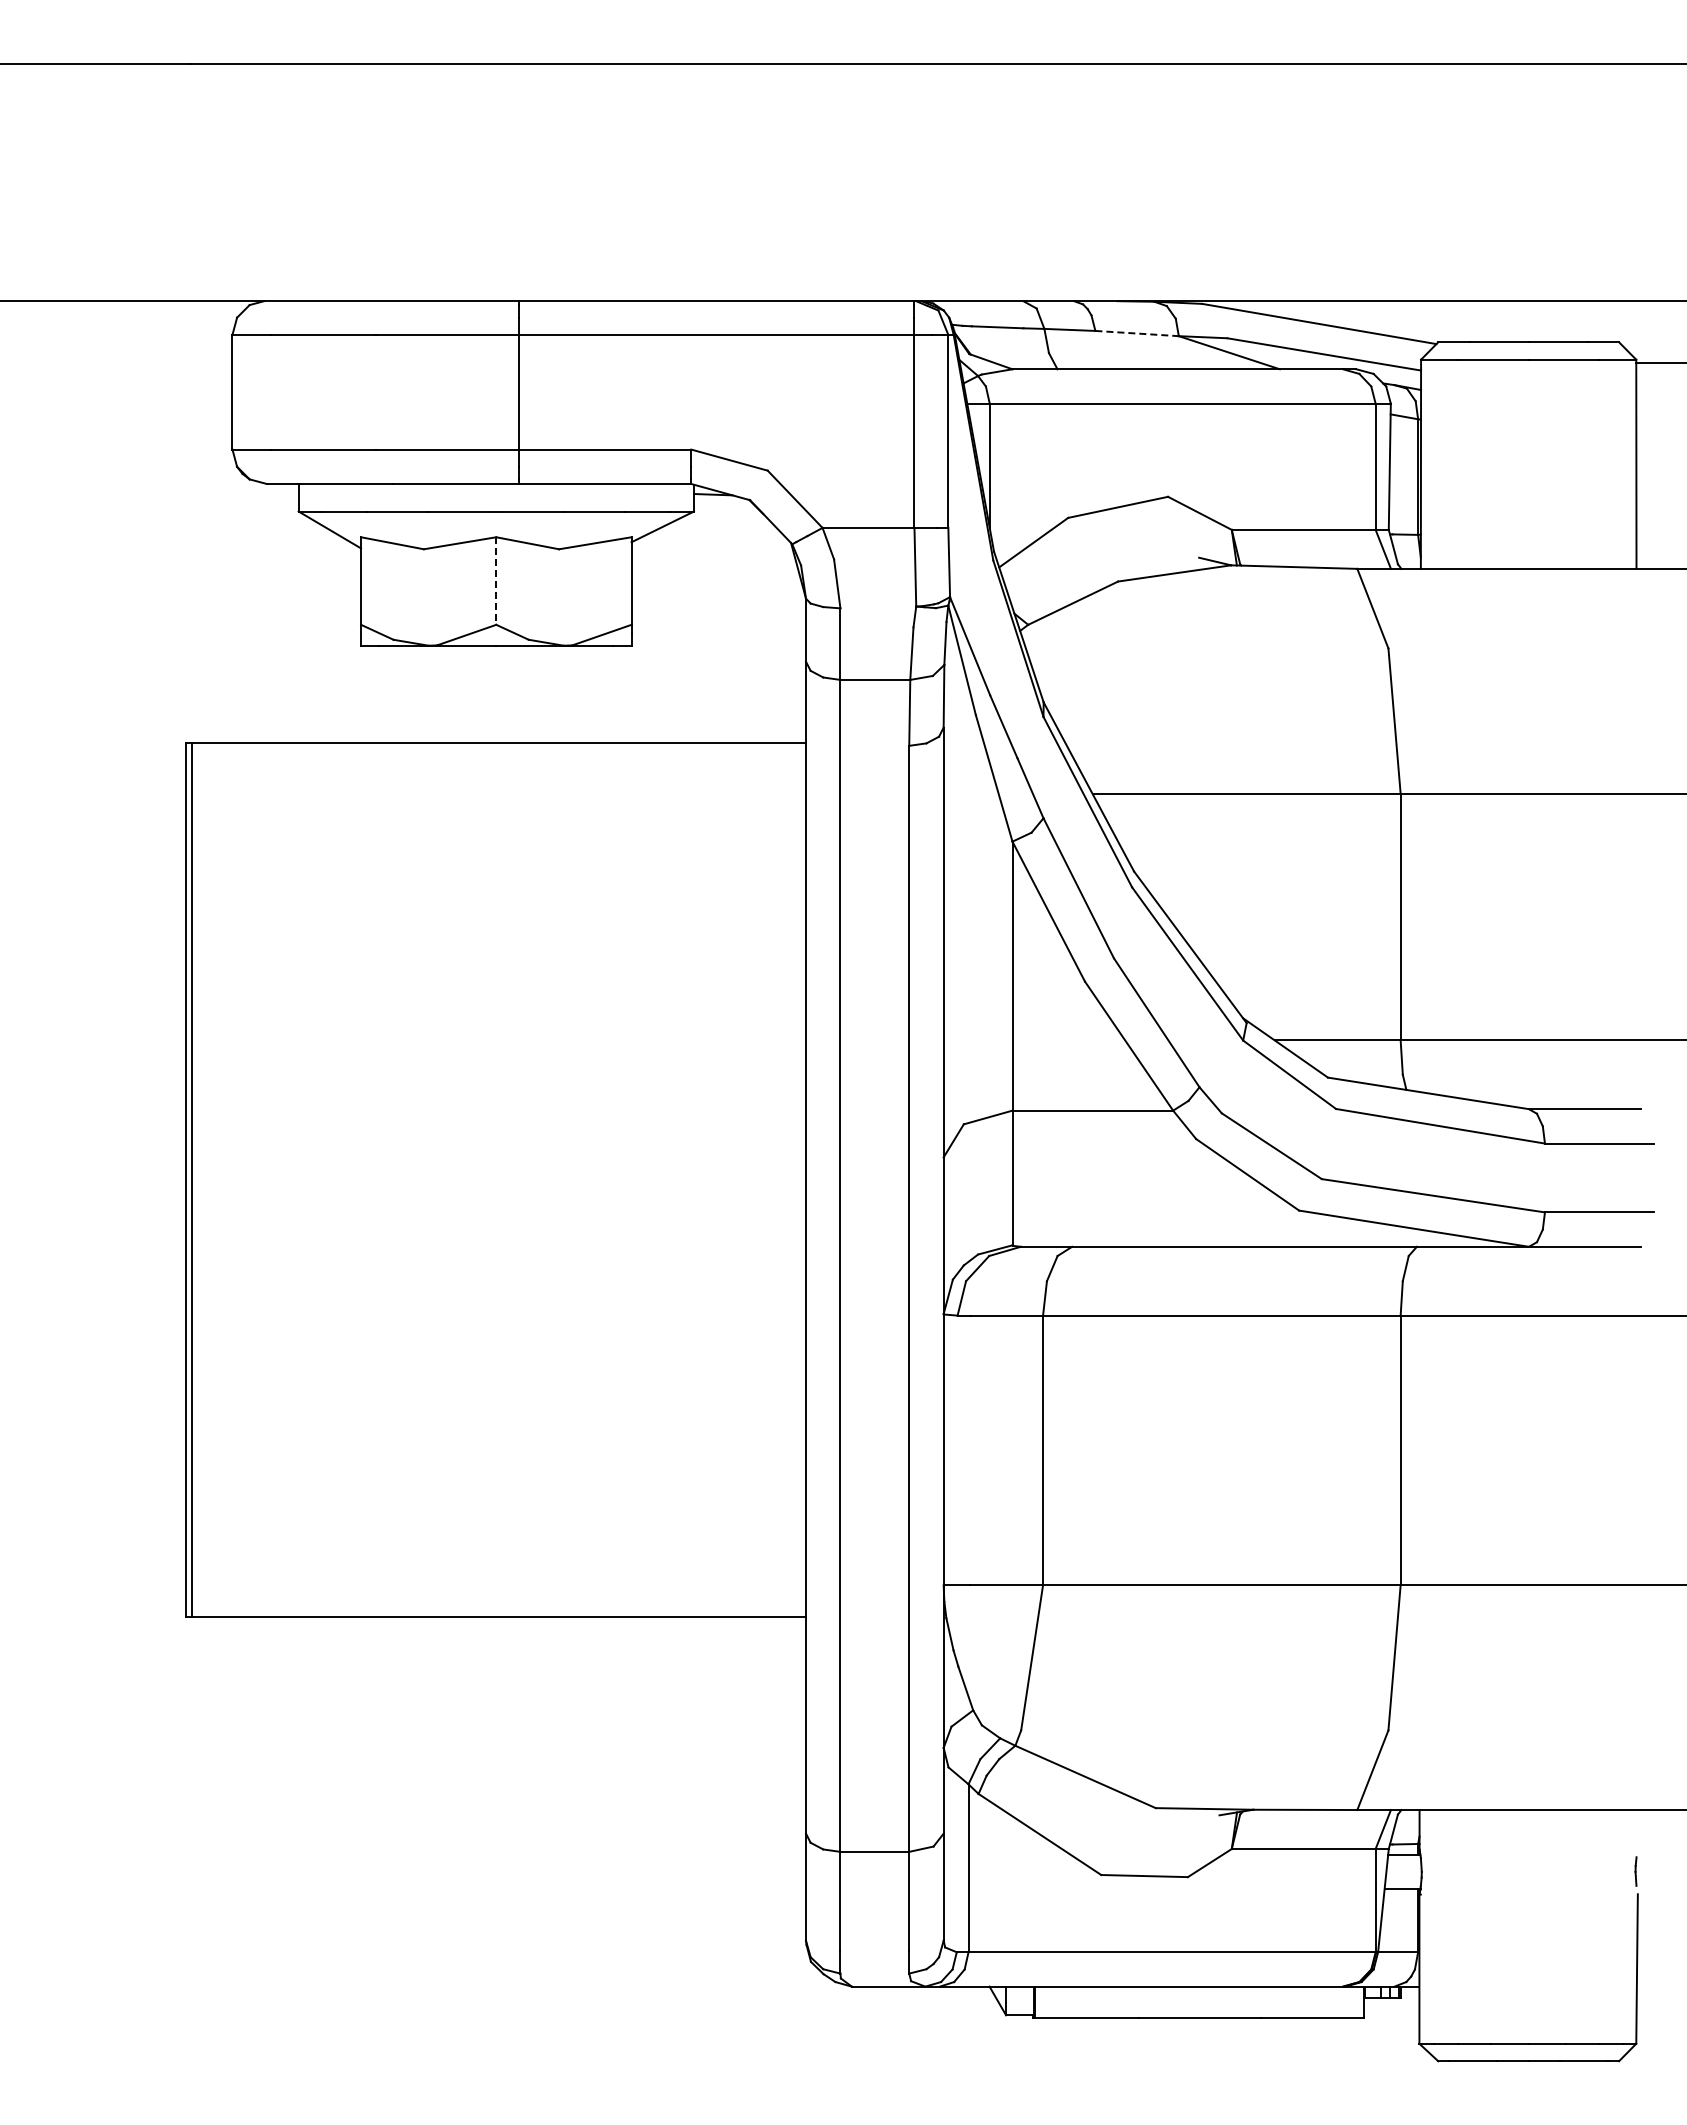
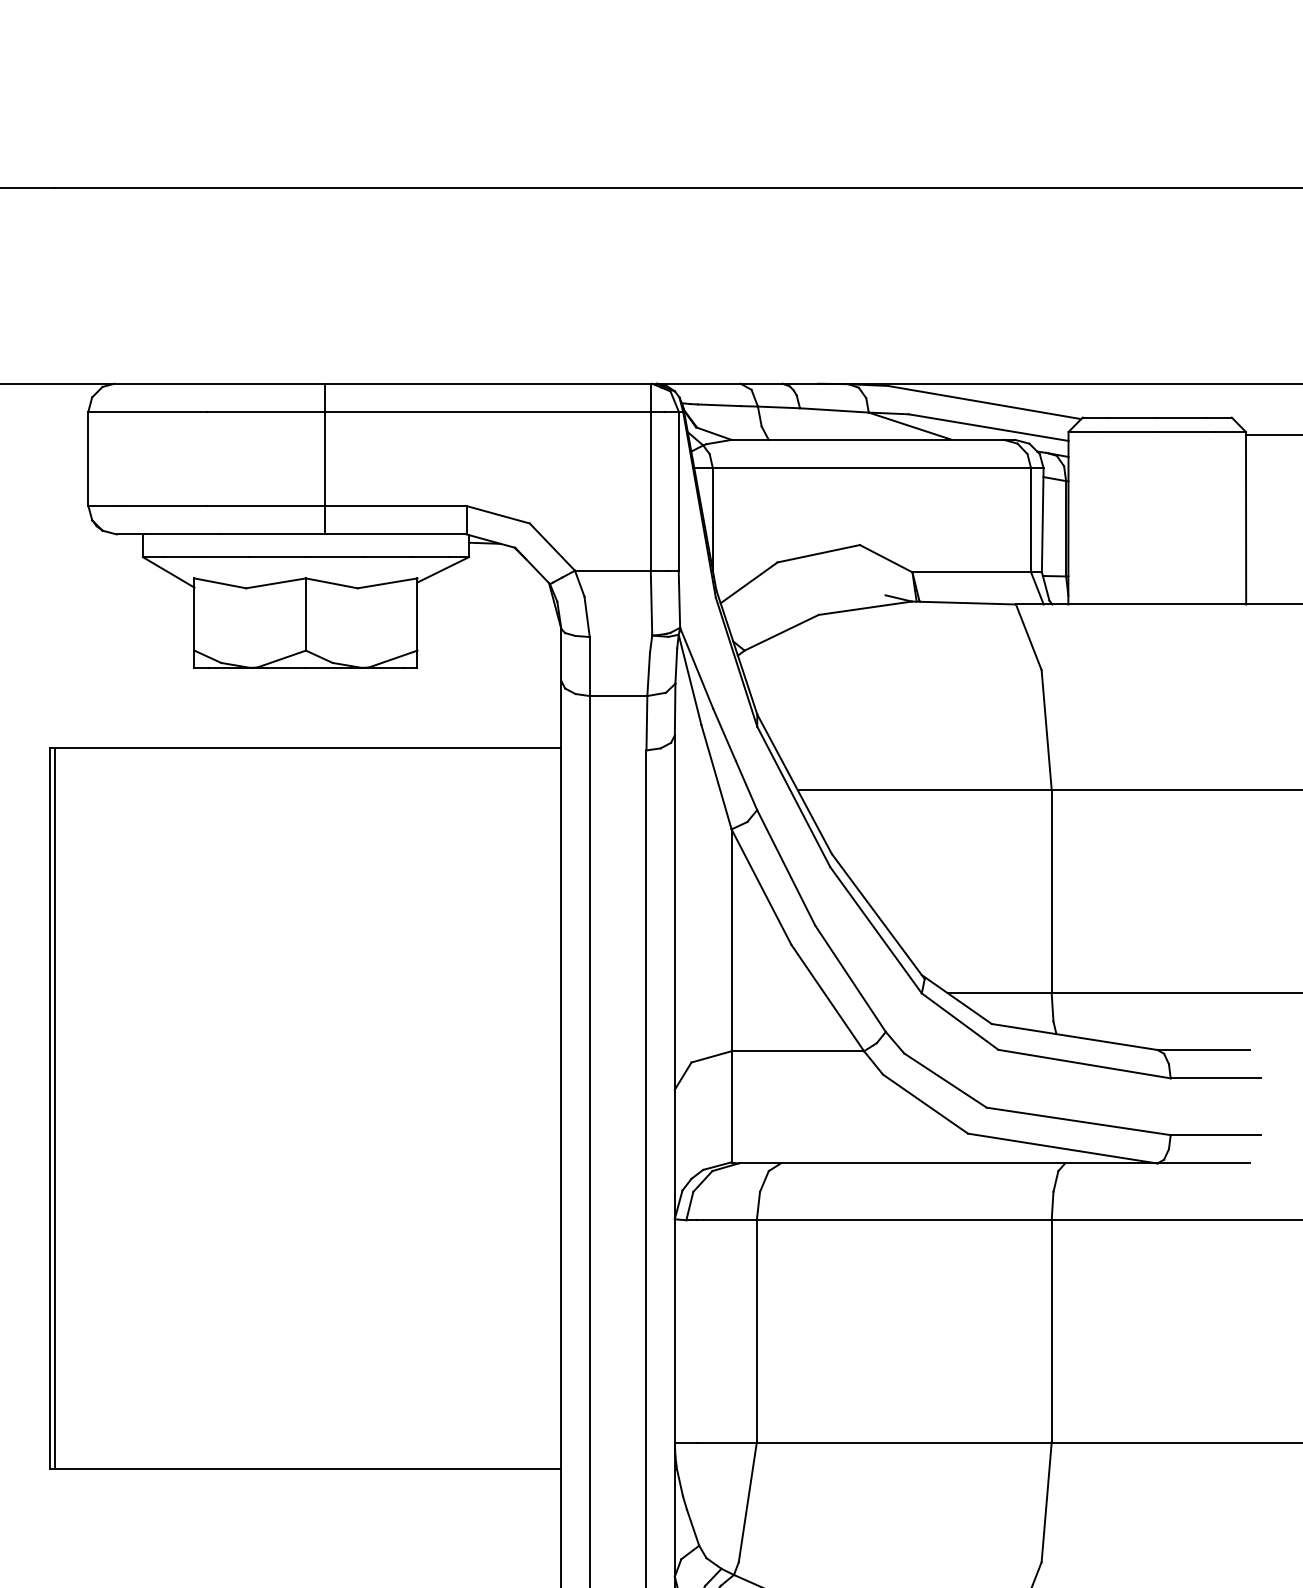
line: (1137, 333) -> (834, 410), dashed -> solid
line: (496, 581) -> (306, 614), dashed -> solid

